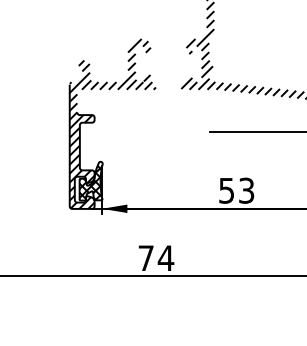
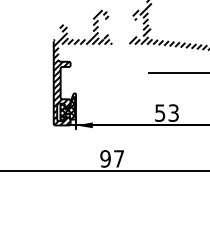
text: (156, 257) -> (112, 158), 74 -> 97

